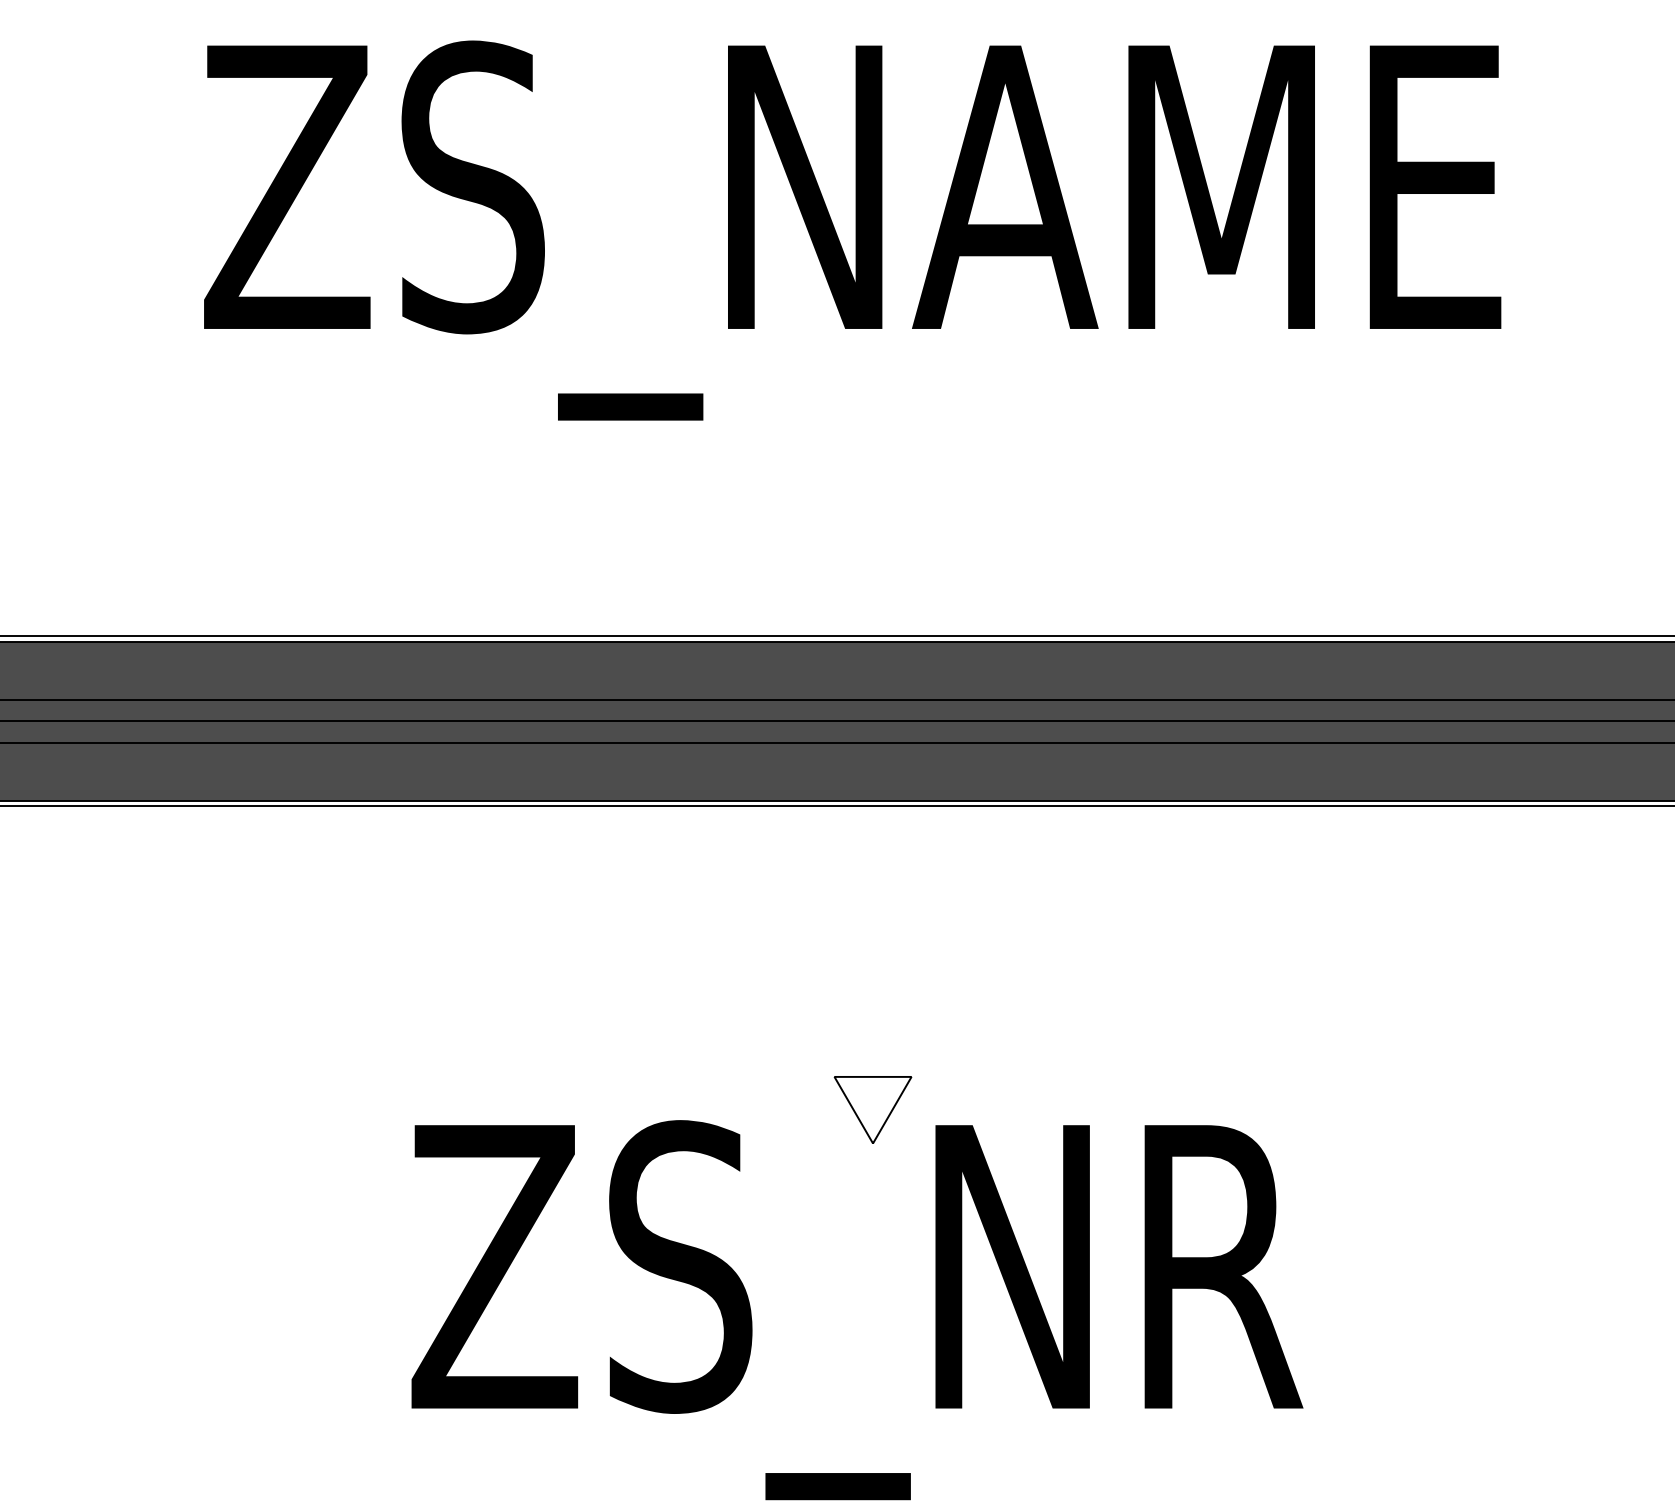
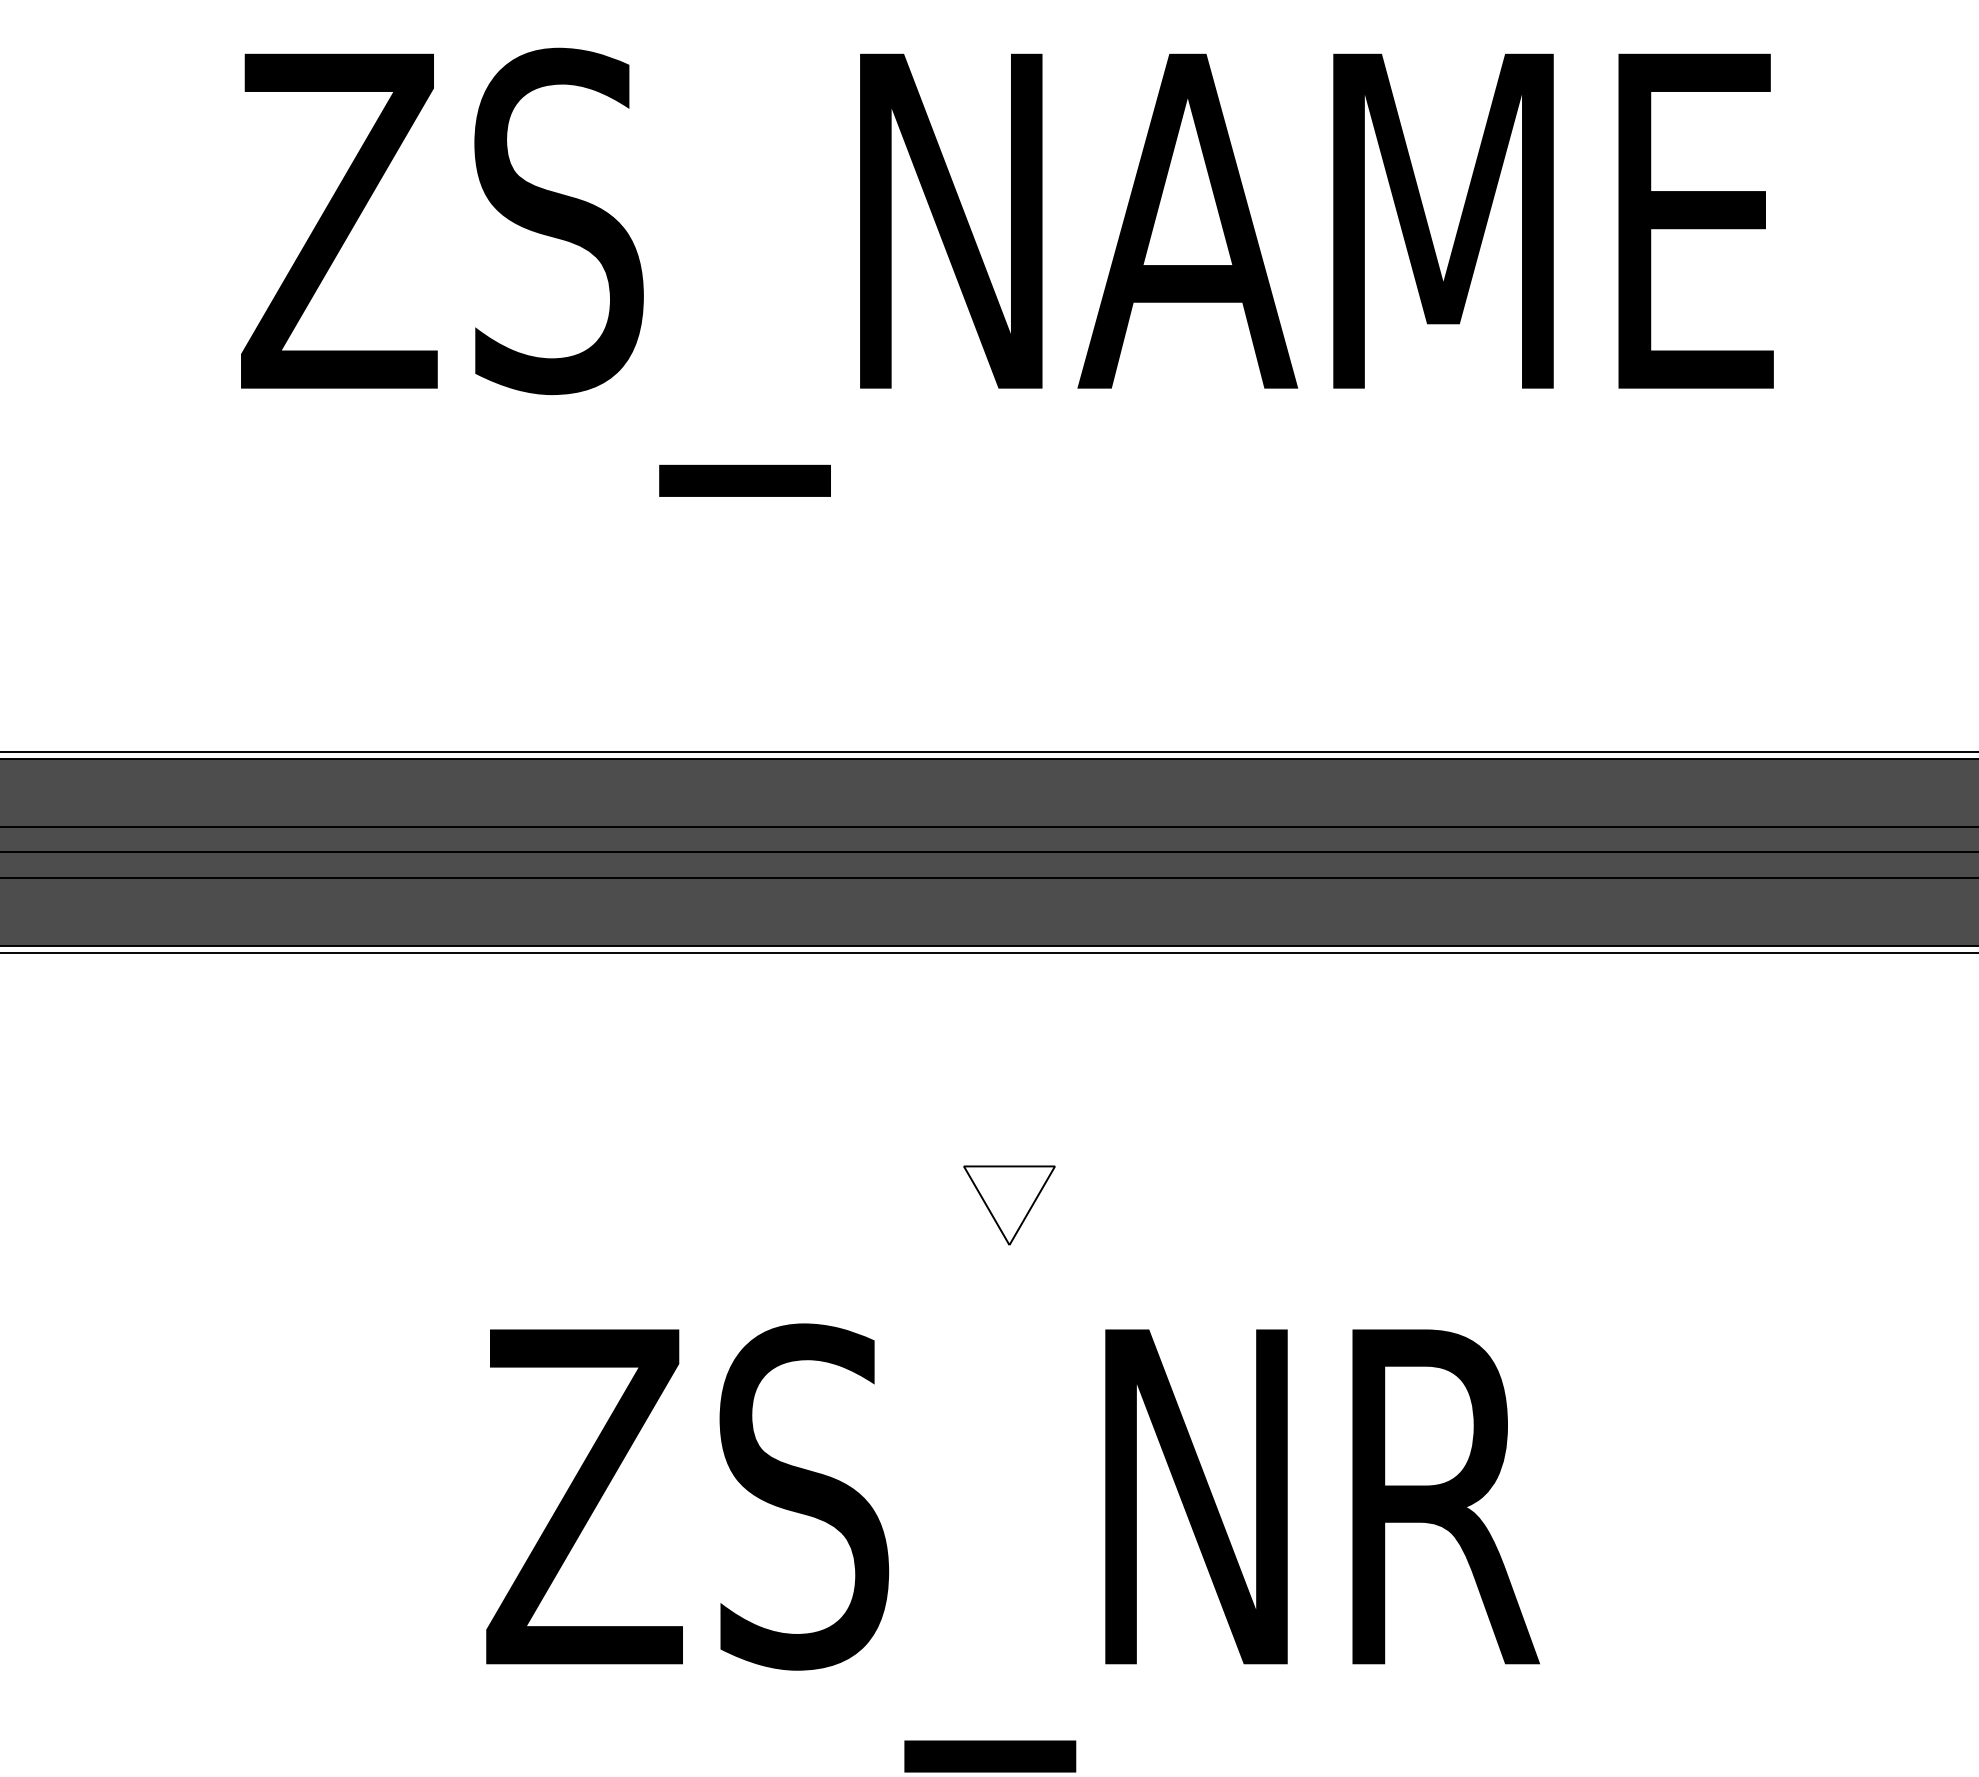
part: (873, 1109) -> (1009, 1205), moved

